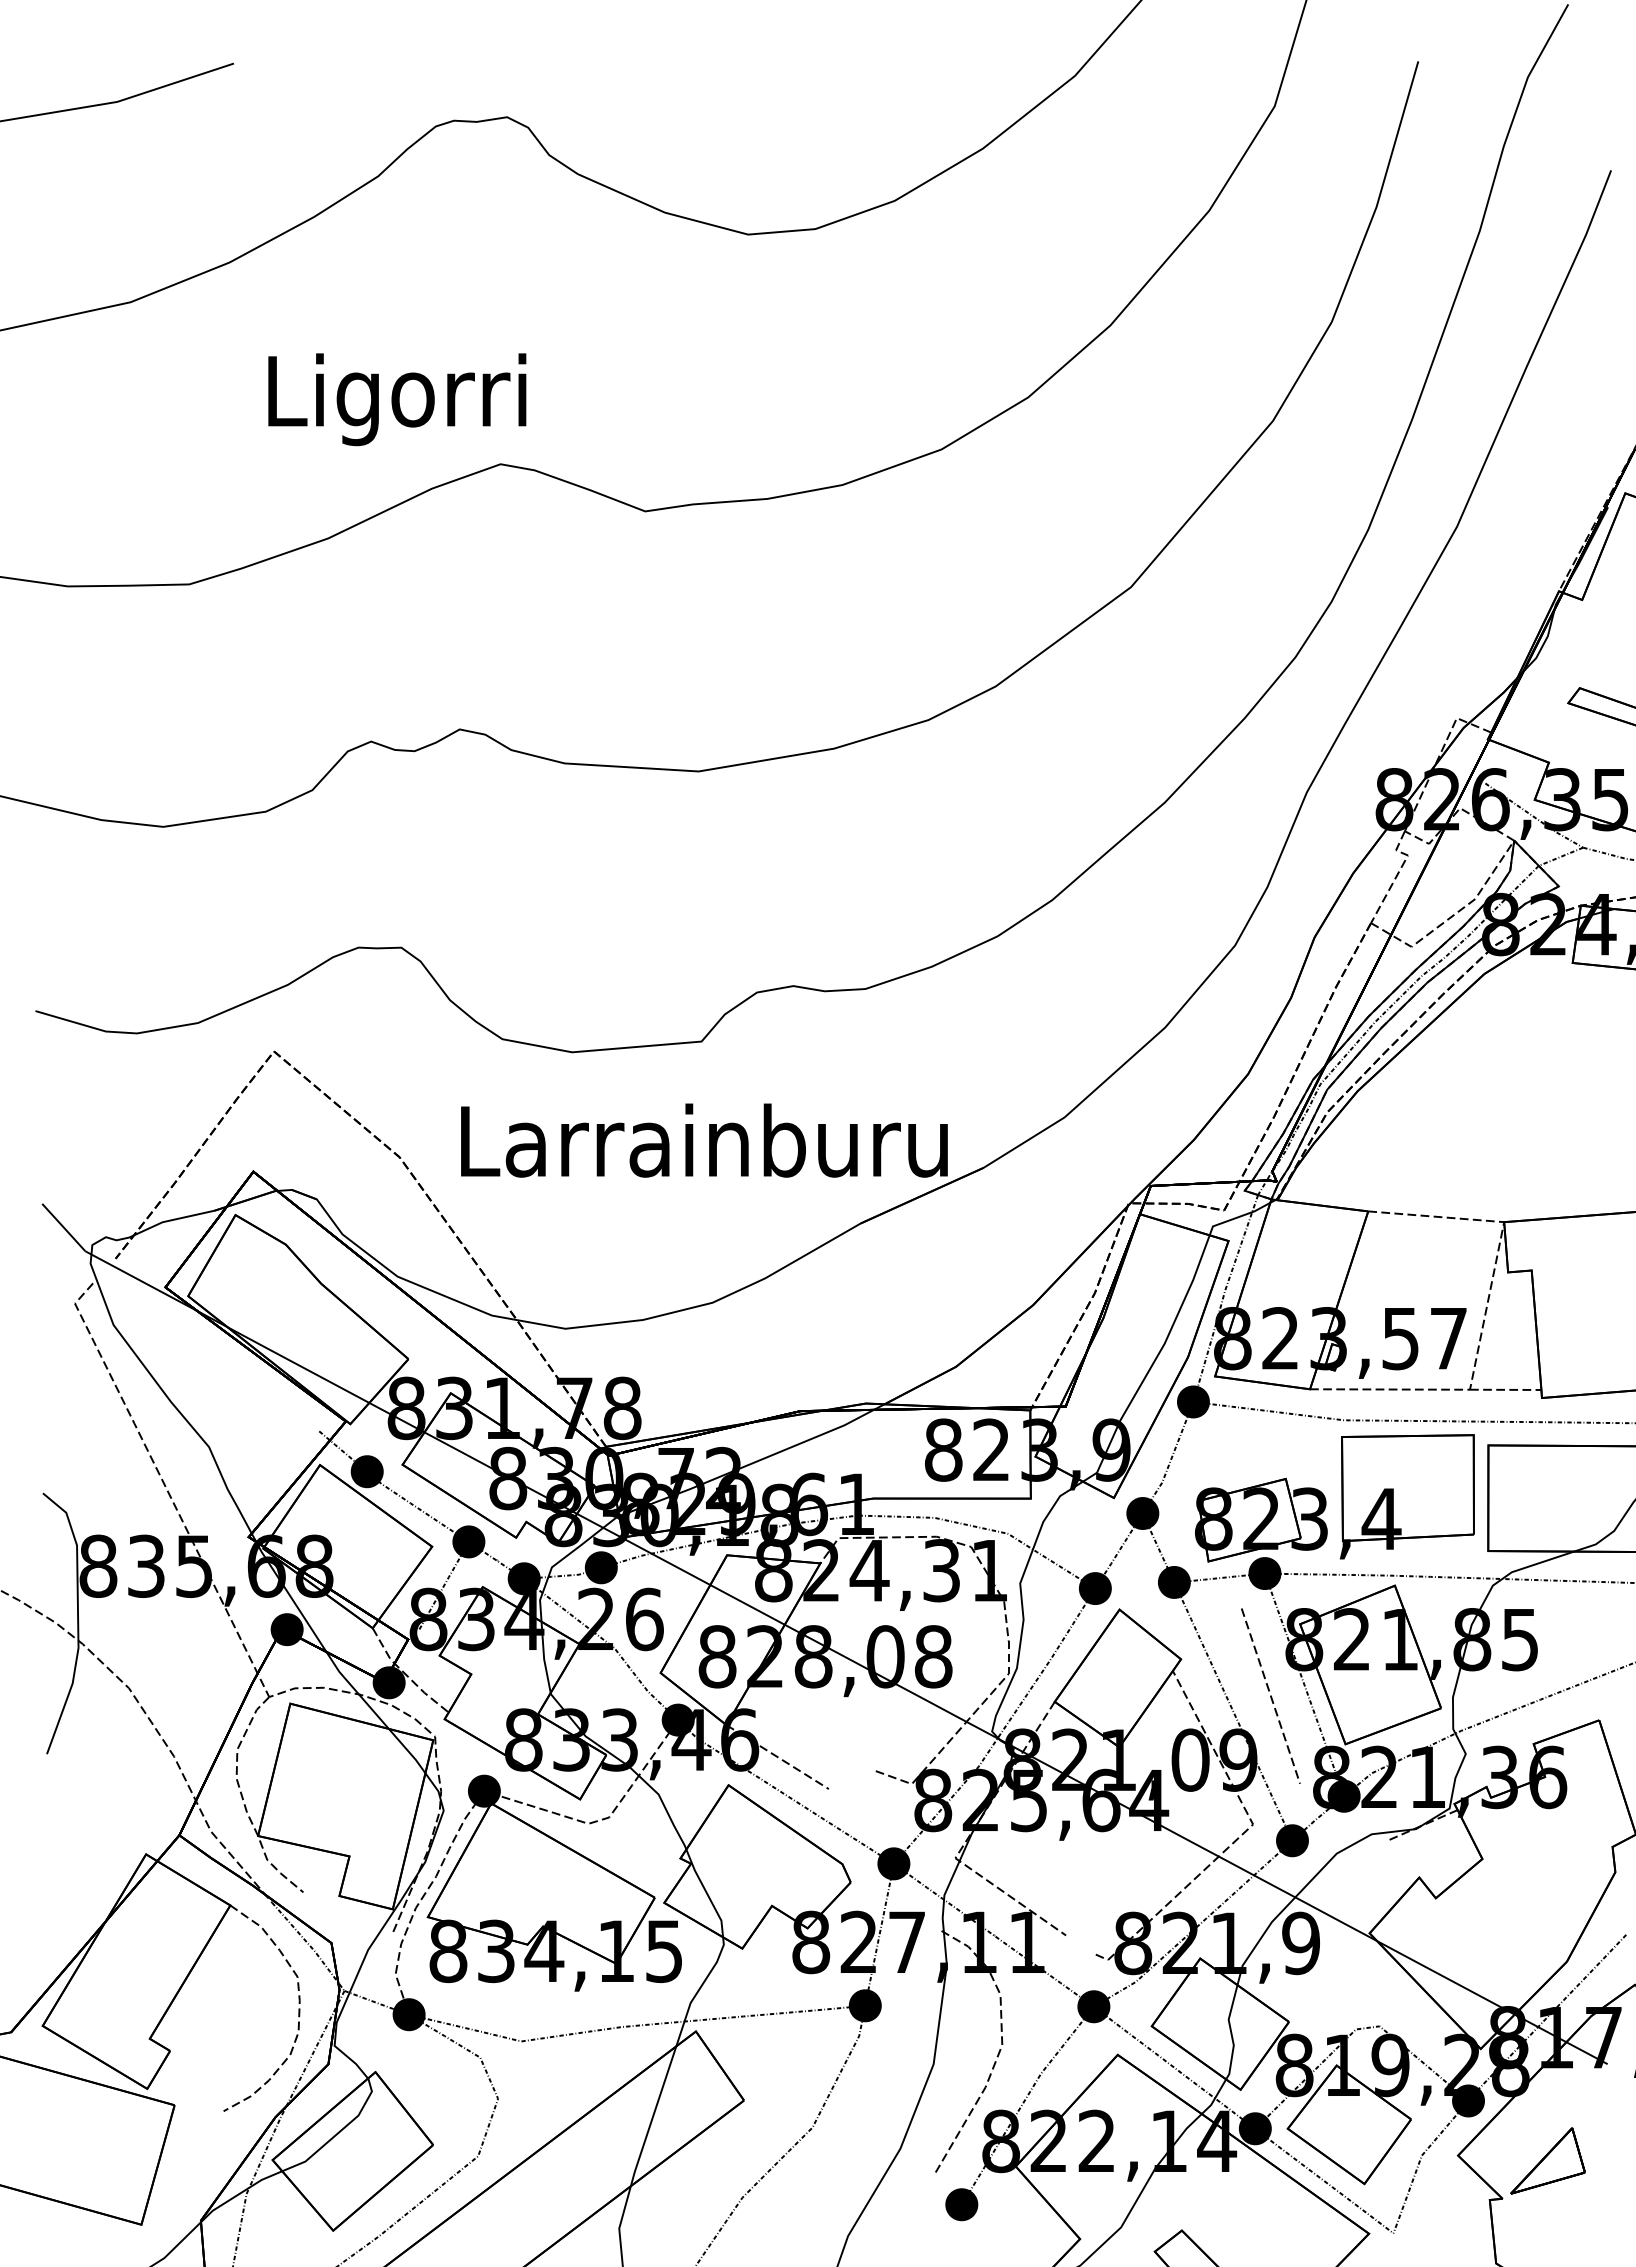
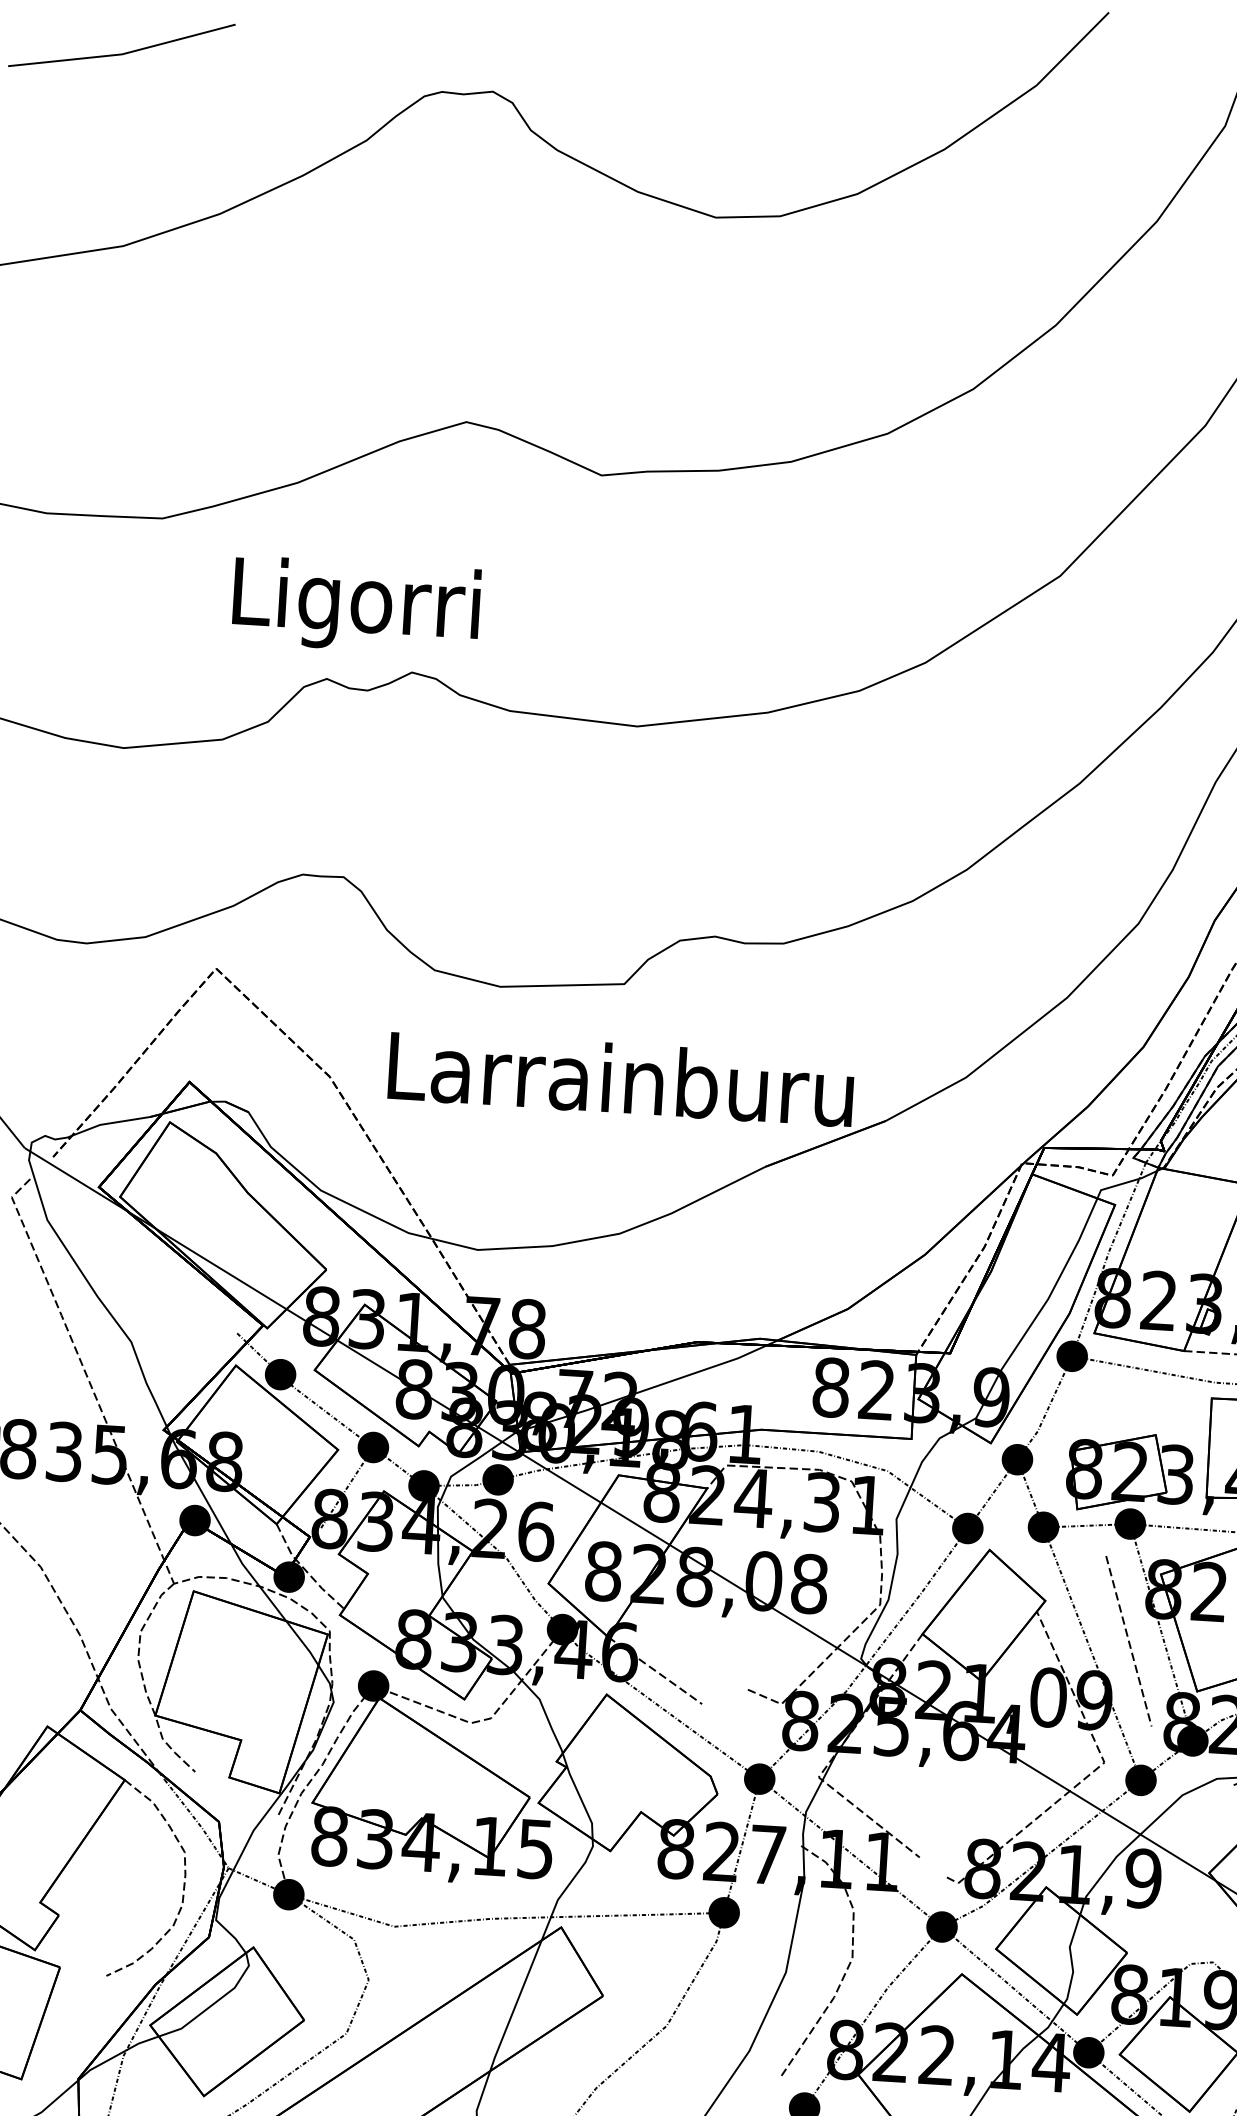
text: (397, 399) -> (356, 606), moved

